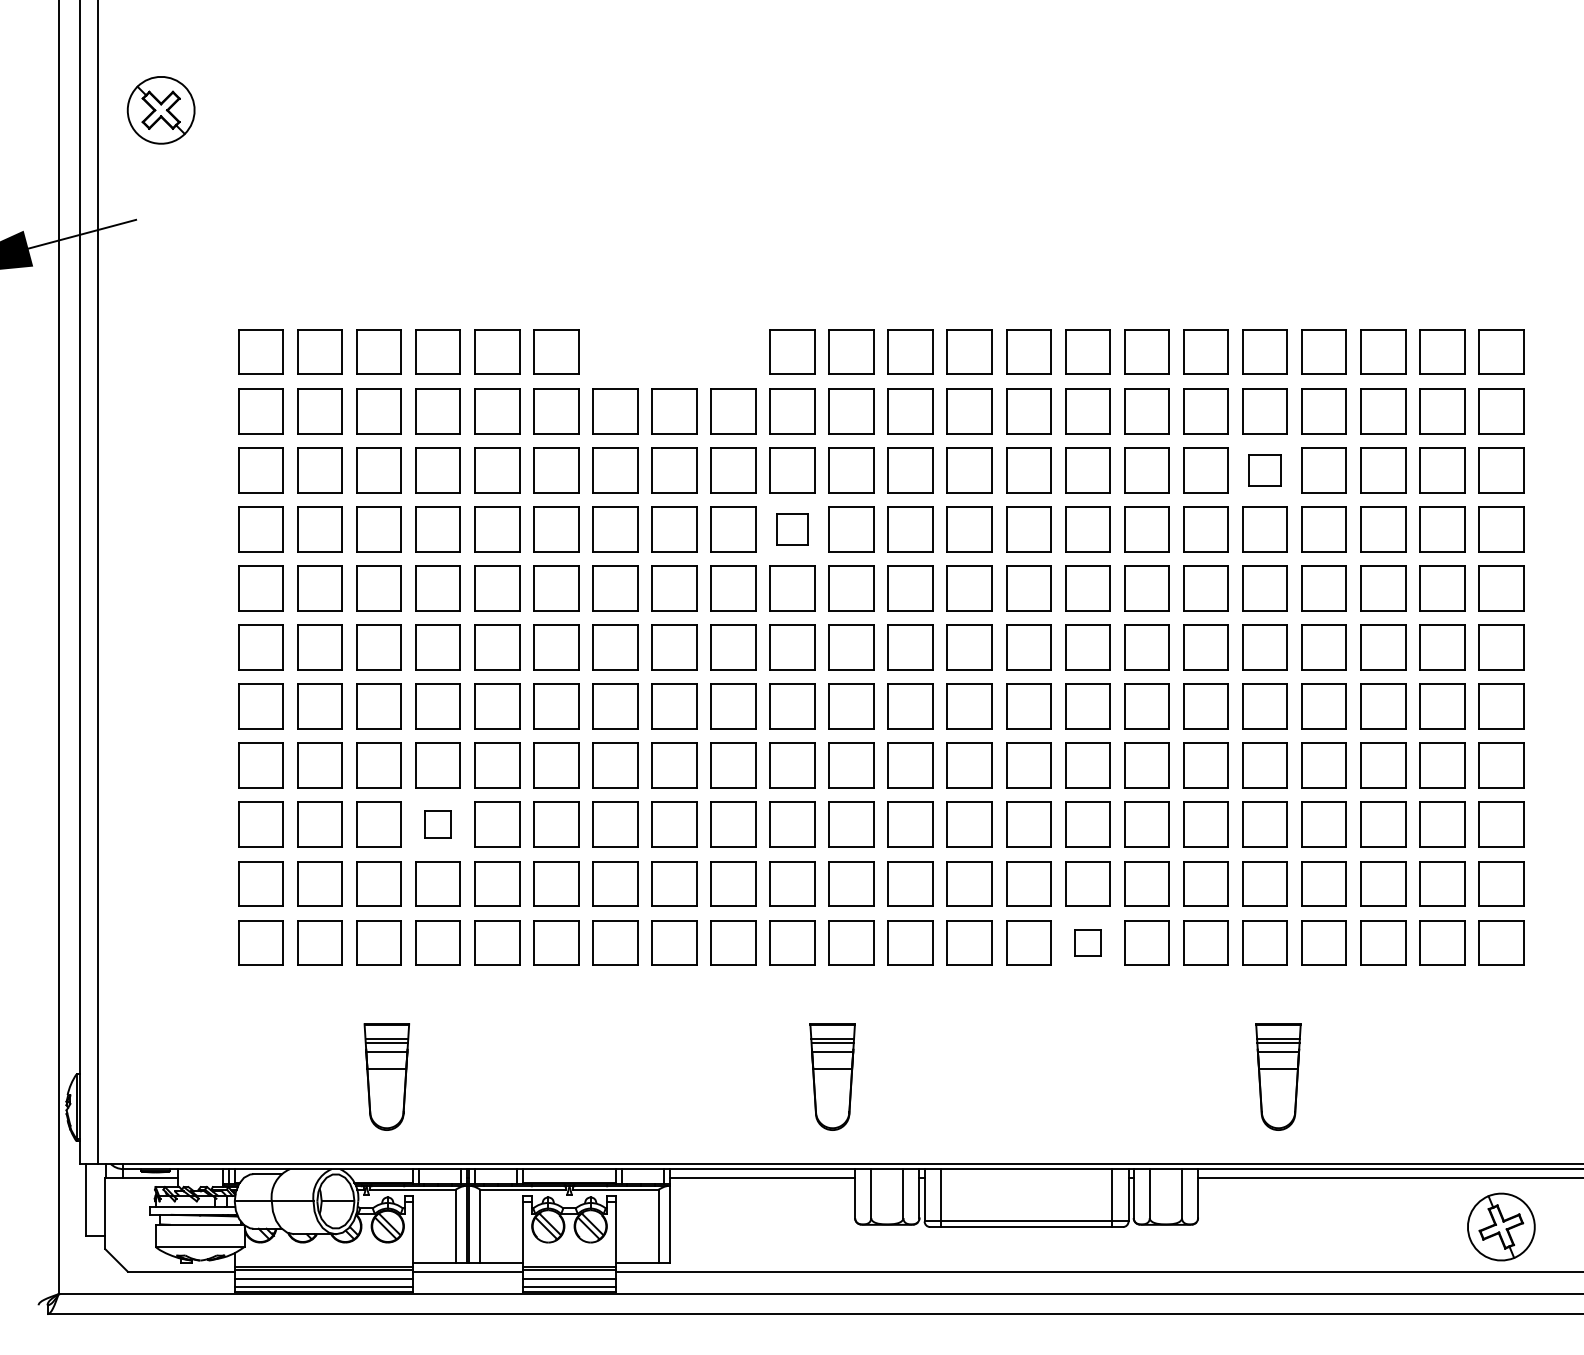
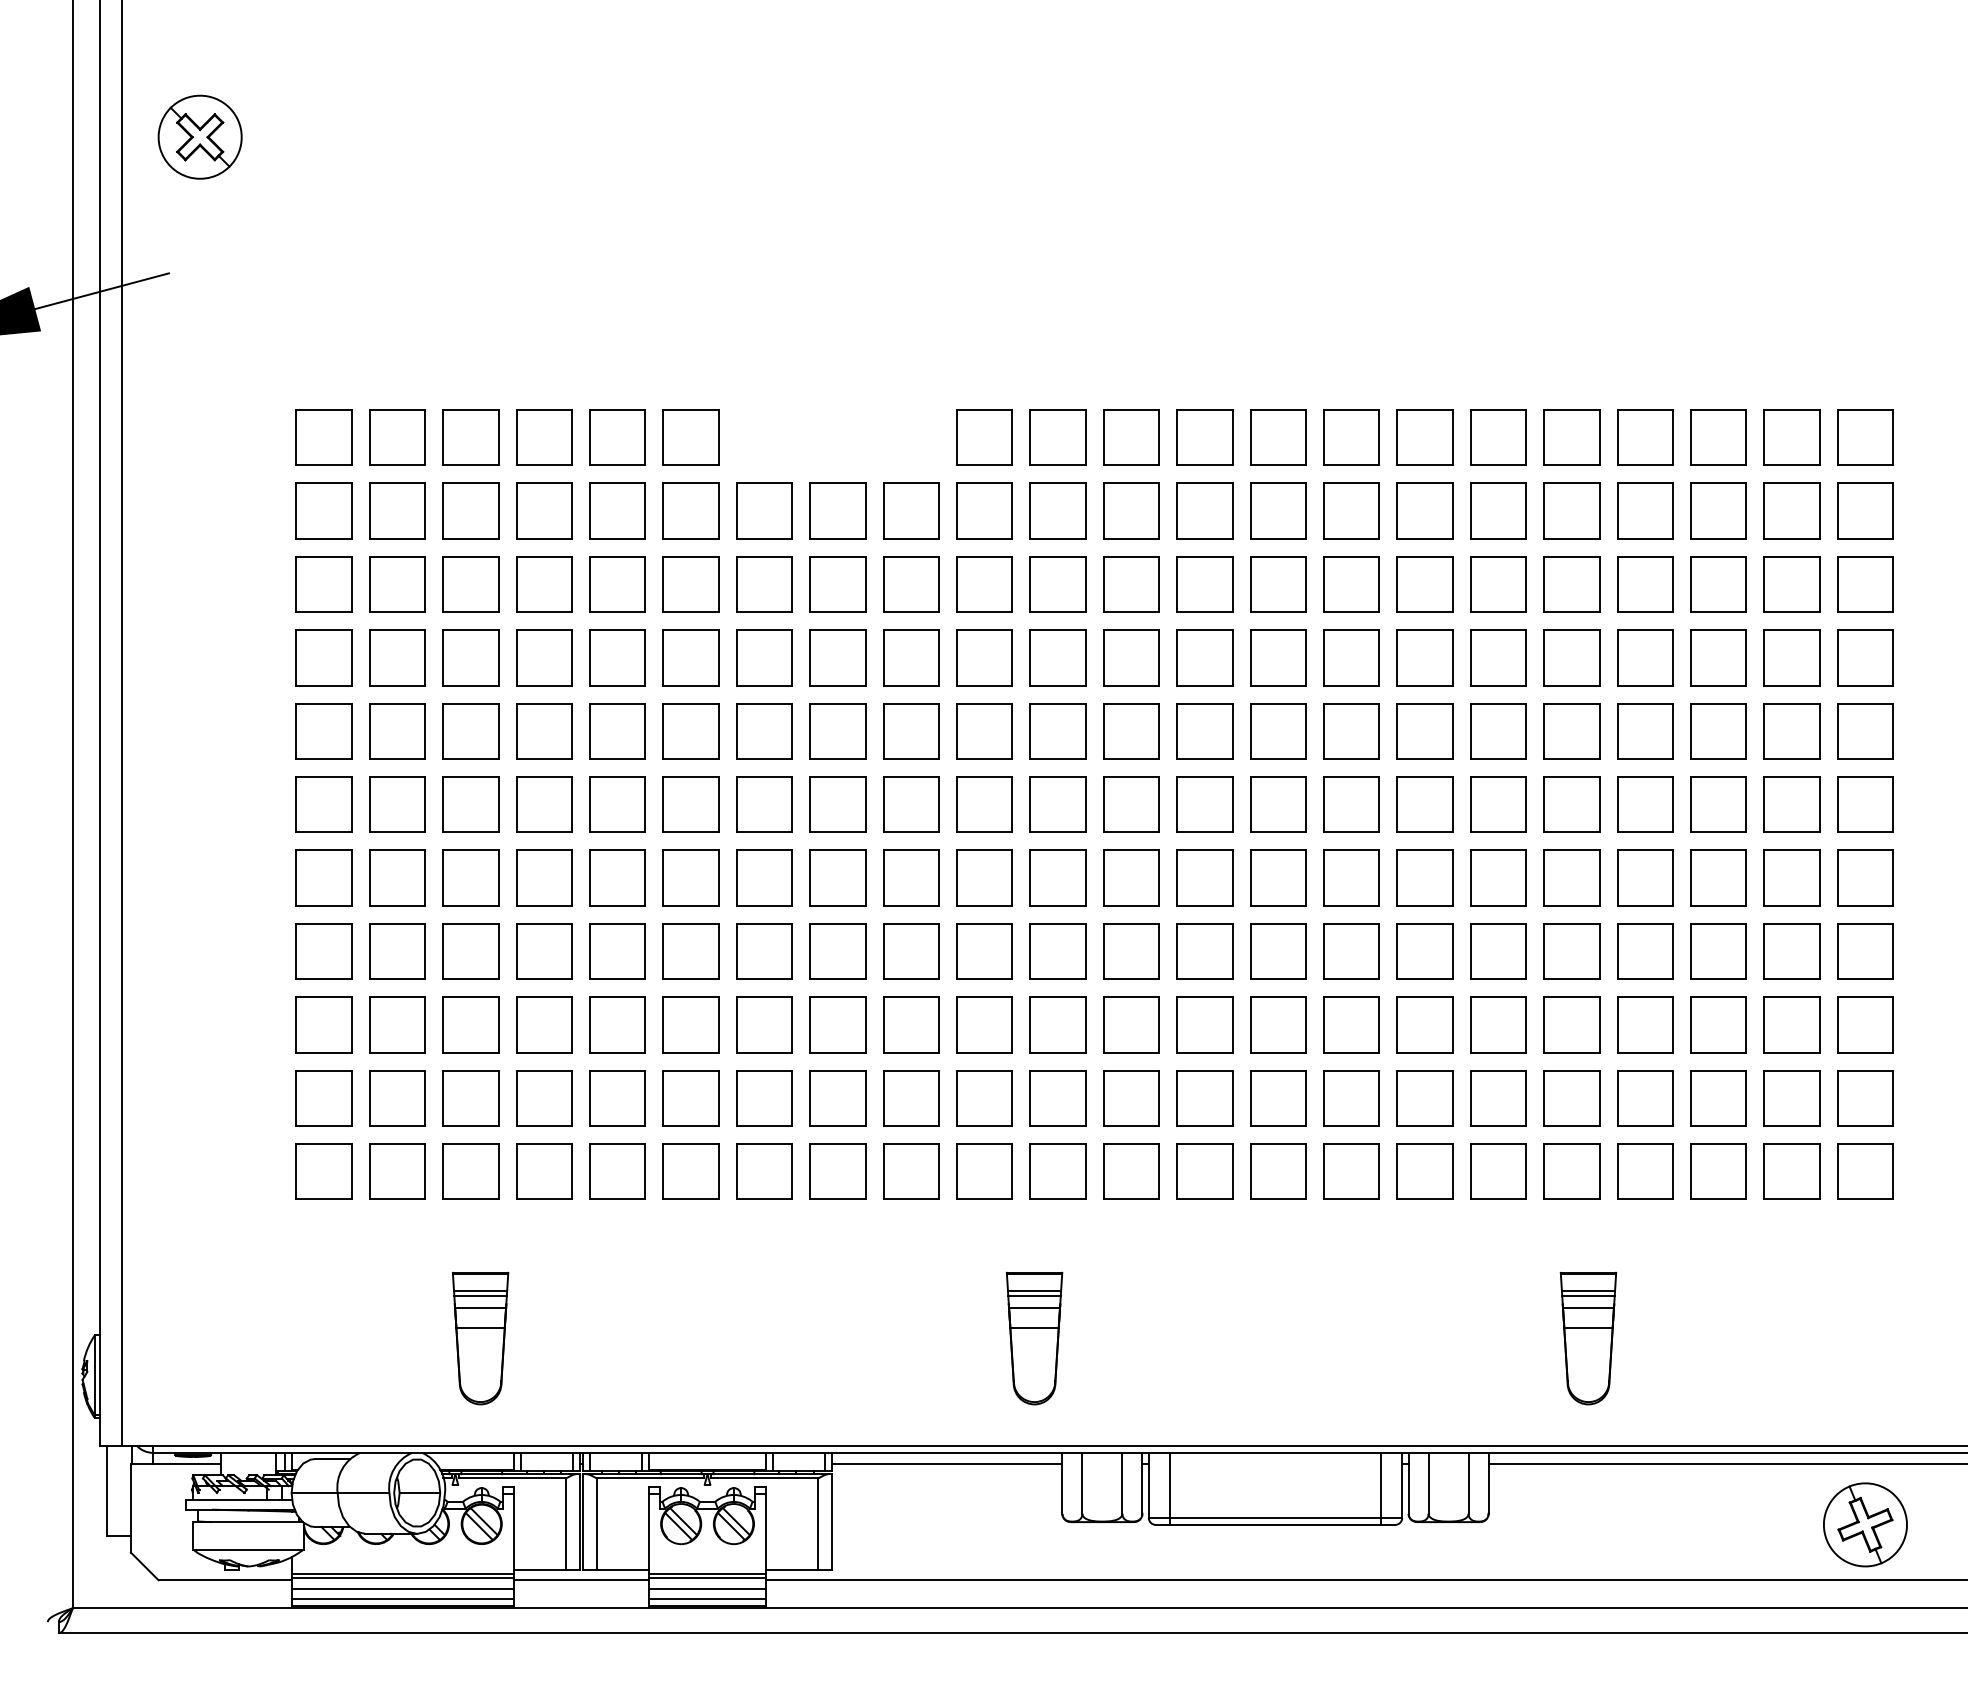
part: (1264, 470) -> (1571, 584), size x1.43
part: (792, 529) -> (984, 658), size x1.43
part: (437, 824) -> (543, 1024), size x1.67
part: (1087, 942) -> (1351, 1171), size x1.67

